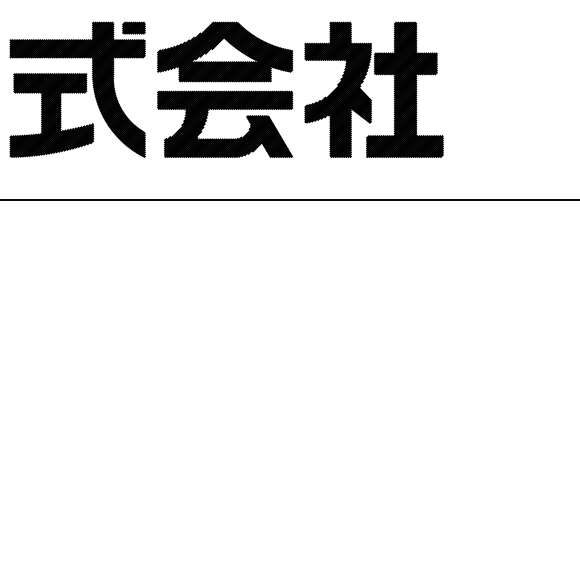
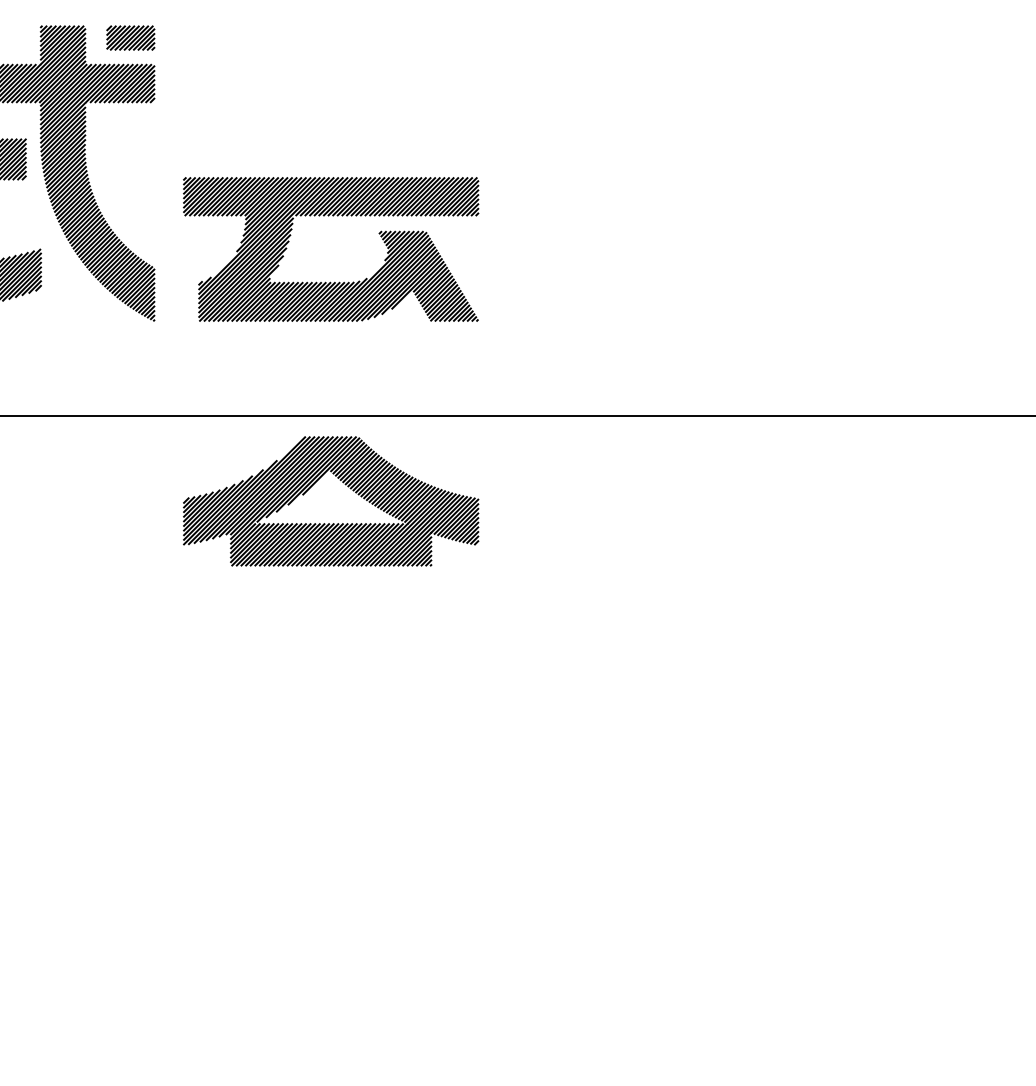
part: (225, 51) -> (331, 500), moved
part: (367, 95) -> (643, 186), removed

